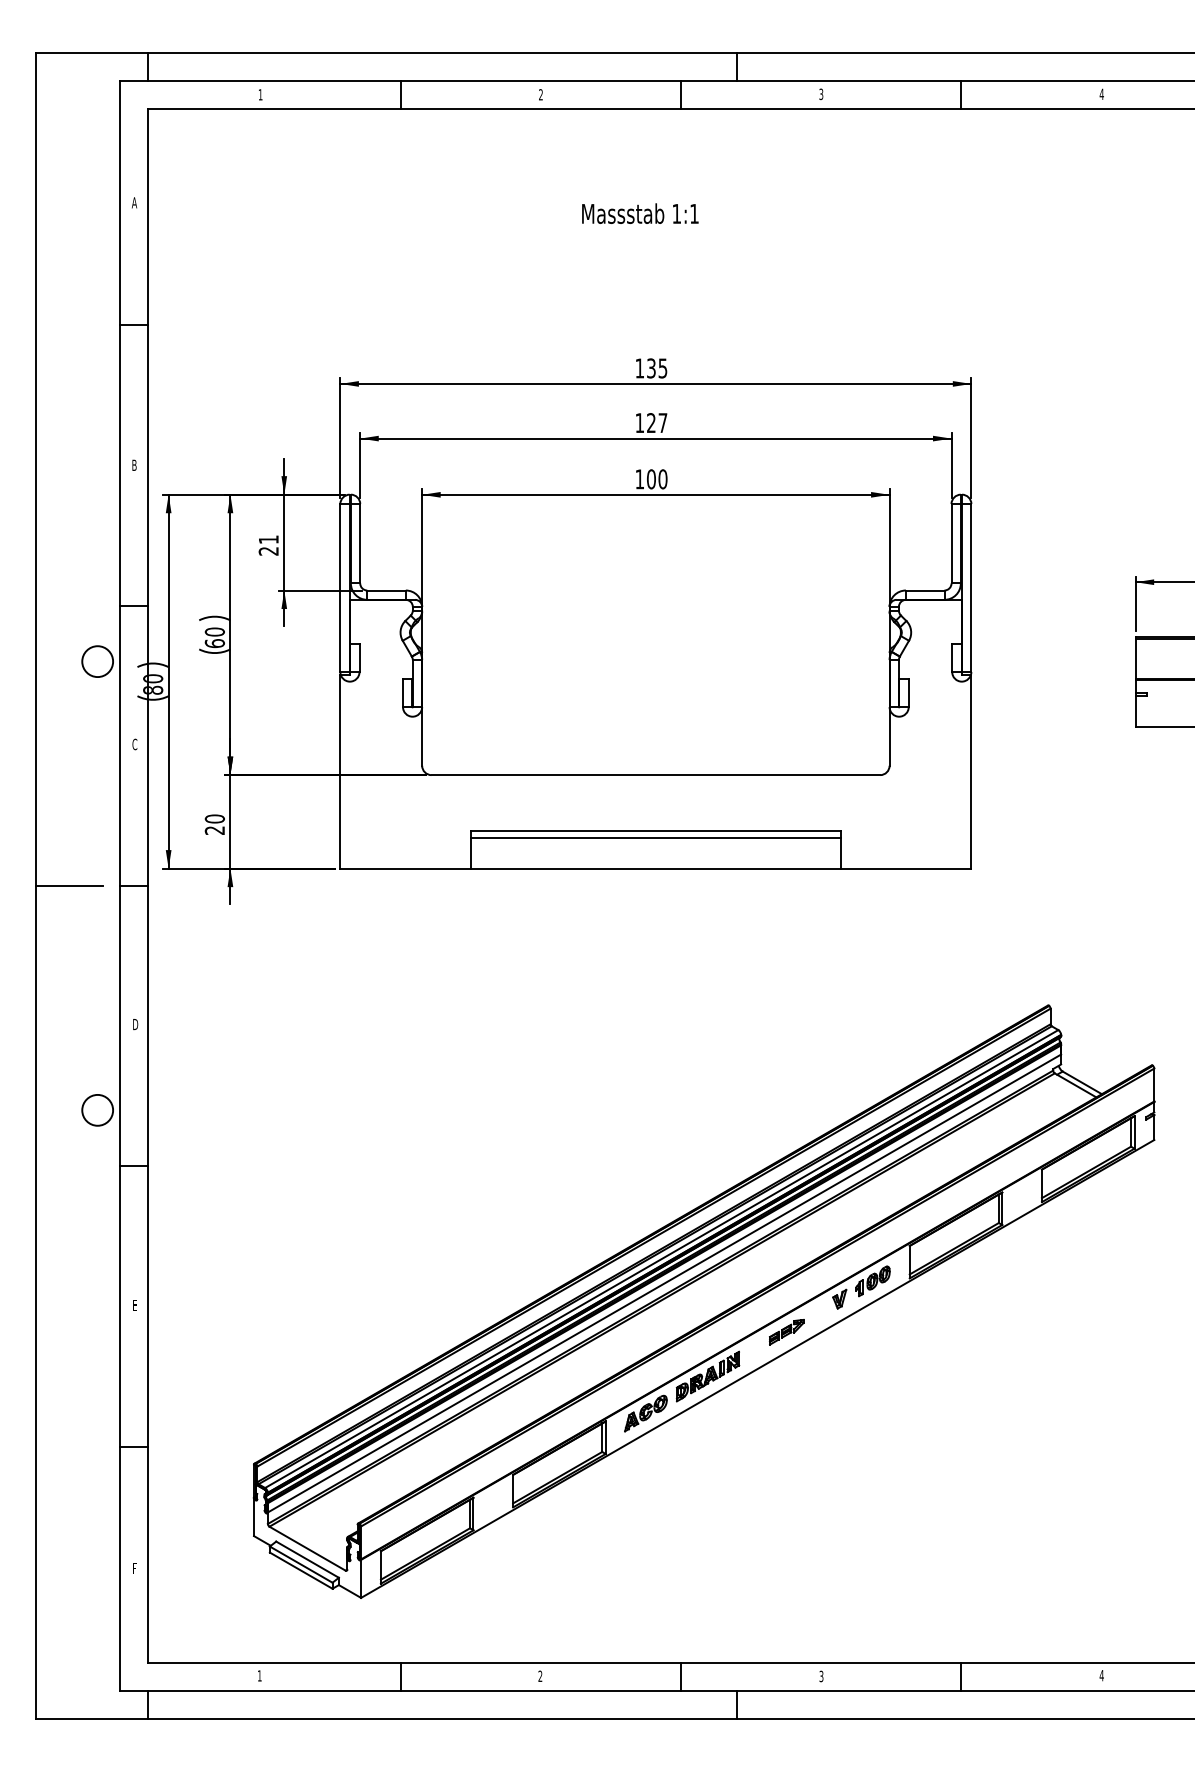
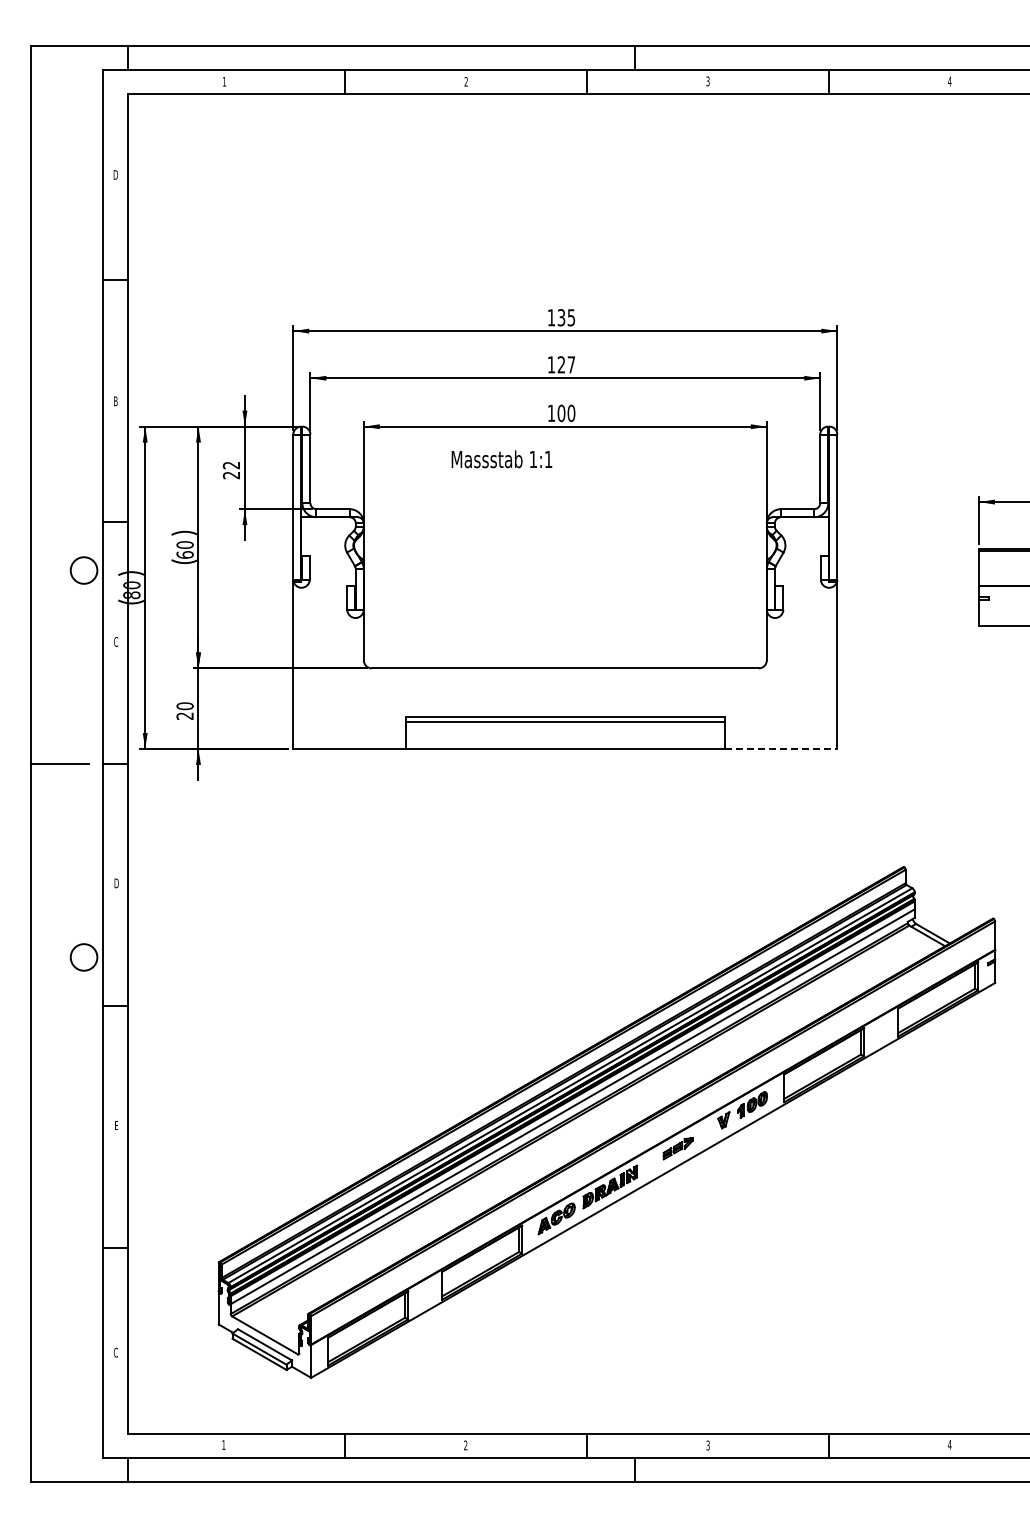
text: (134, 202) -> (115, 174), A -> D
text: (639, 213) -> (501, 459), moved
text: (267, 539) -> (230, 465), 21 -> 22
line: (906, 869) -> (781, 749), solid -> dashed
text: (134, 1568) -> (115, 1352), F -> C

